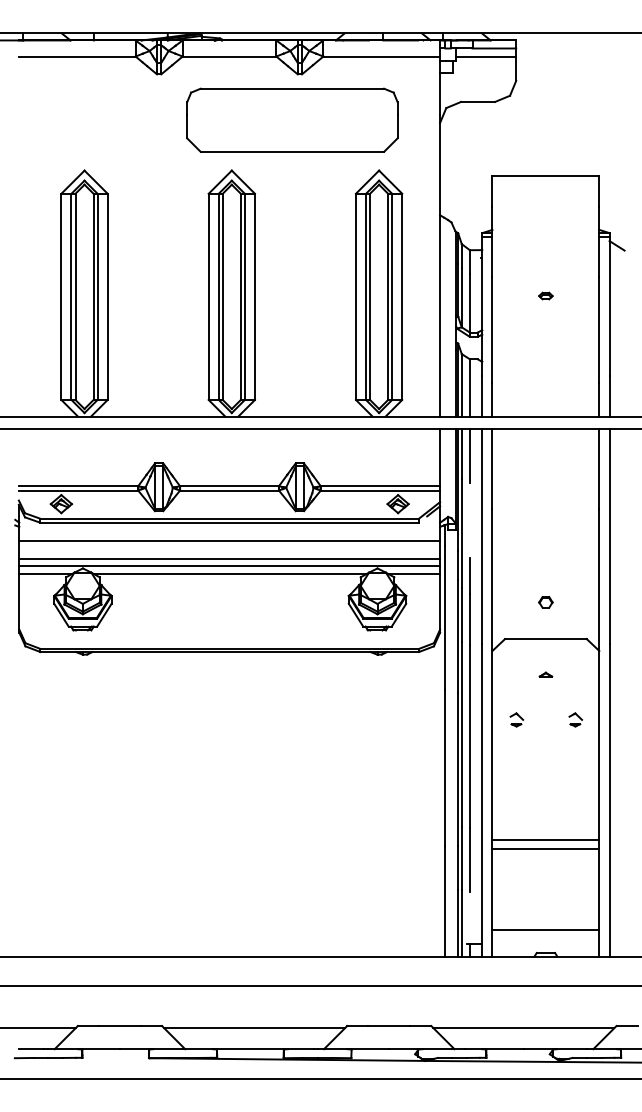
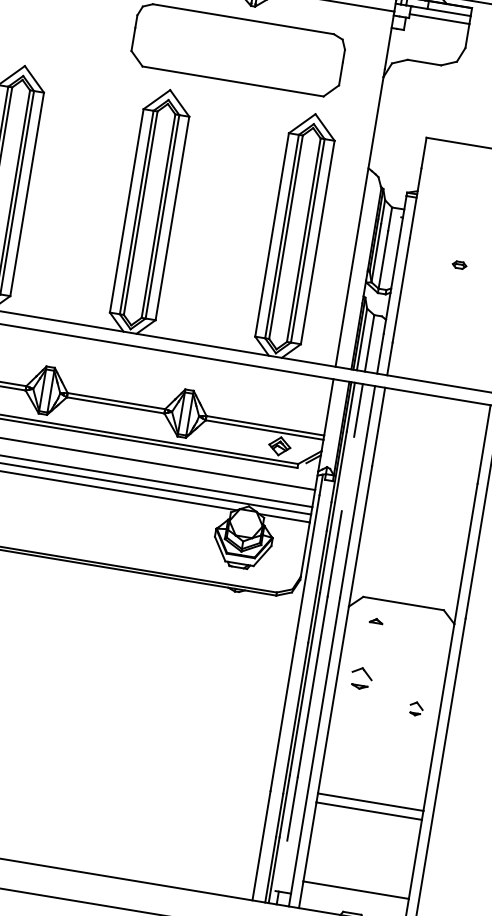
part: (545, 602) -> (409, 567), removed
part: (545, 674) -> (376, 620), moved
part: (516, 719) -> (361, 678), size x1.6
part: (575, 719) -> (416, 708), moved

